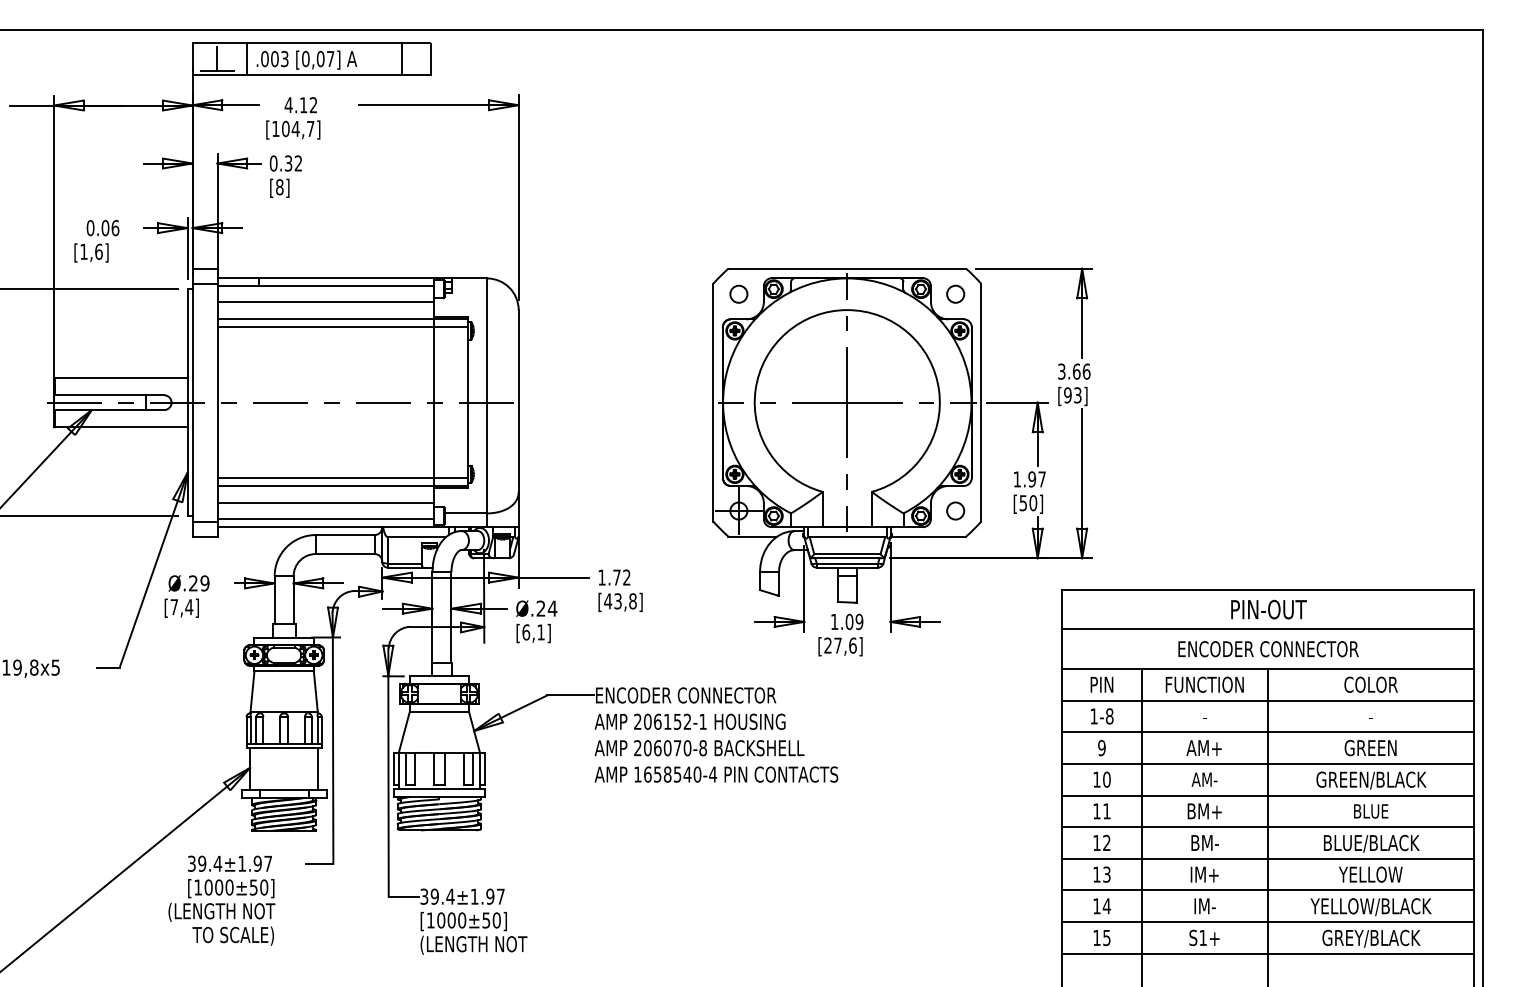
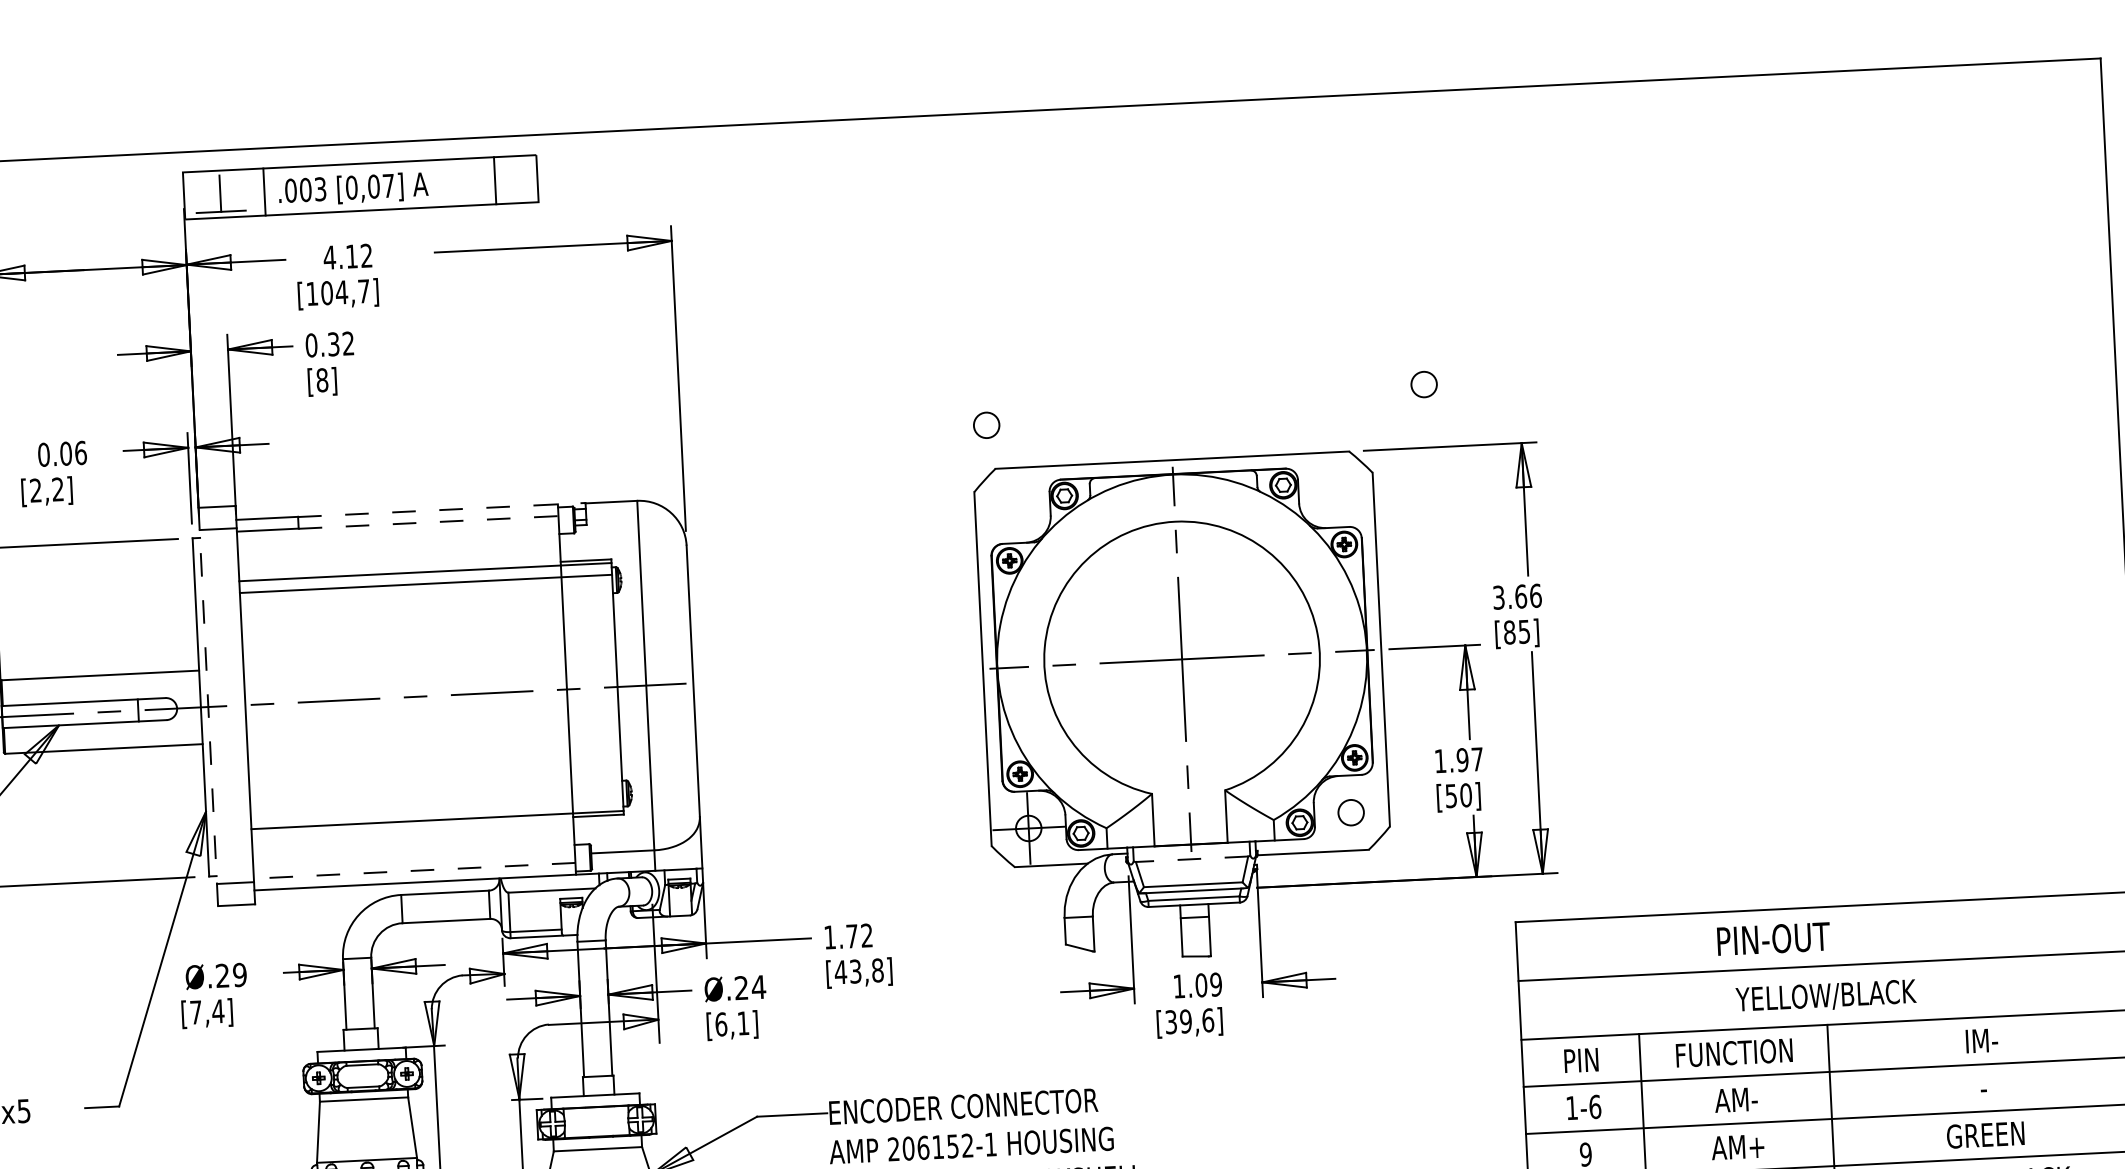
text: (91, 251) -> (46, 489), [1,6] -> [2,2]
line: (355, 278) -> (441, 510), solid -> dashed
line: (346, 286) -> (428, 523), solid -> dashed
circle: (738, 293) -> (986, 424), moved
circle: (955, 293) -> (1423, 383), moved
line: (325, 301) -> (398, 546), removed
text: (1072, 395) -> (1516, 632), [93] -> [85]
line: (192, 402) -> (208, 706), solid -> dashed
line: (342, 478) -> (436, 808), removed
line: (325, 503) -> (413, 847), removed
line: (325, 519) -> (414, 871), solid -> dashed
line: (847, 537) -> (1192, 859), solid -> dashed
text: (1268, 609) -> (1773, 938), moved
text: (832, 645) -> (1177, 1021), [27,6] -> [39,6]
text: (1268, 649) -> (1826, 995), ENCODER CONNECTOR -> YELLOW/BLACK
text: (1370, 684) -> (1980, 1040), COLOR -> IM-
text: (1109, 716) -> (1594, 1107), 1-8 -> 1-6
text: (1204, 716) -> (1736, 1100), - -> AM-

